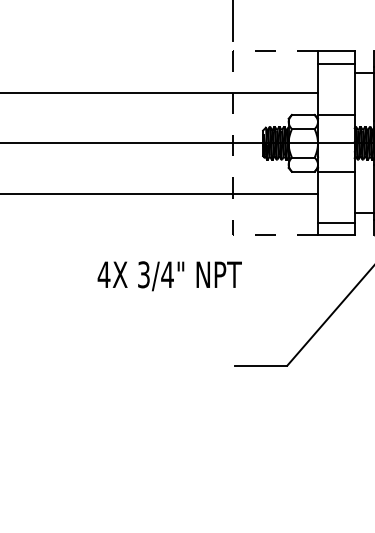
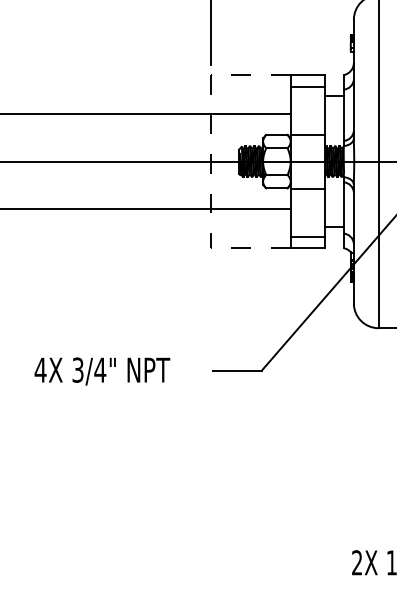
text: (169, 276) -> (102, 371), moved

